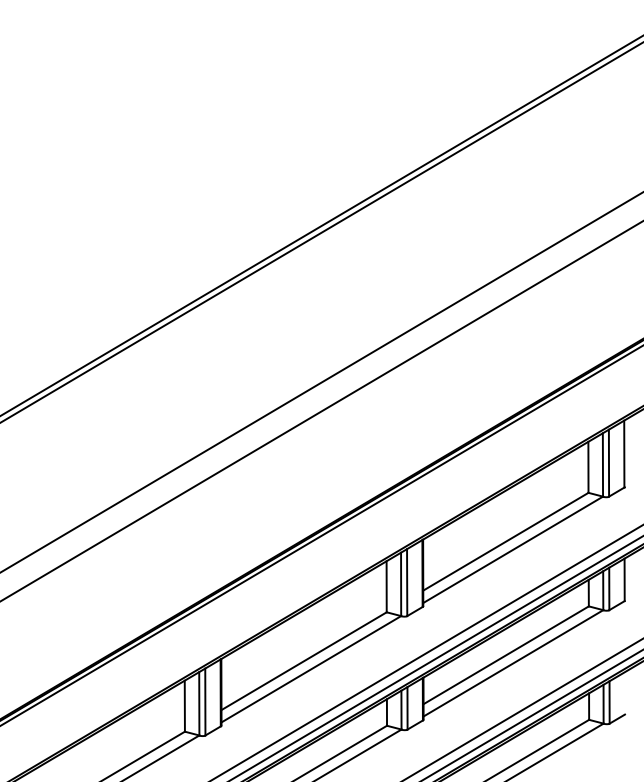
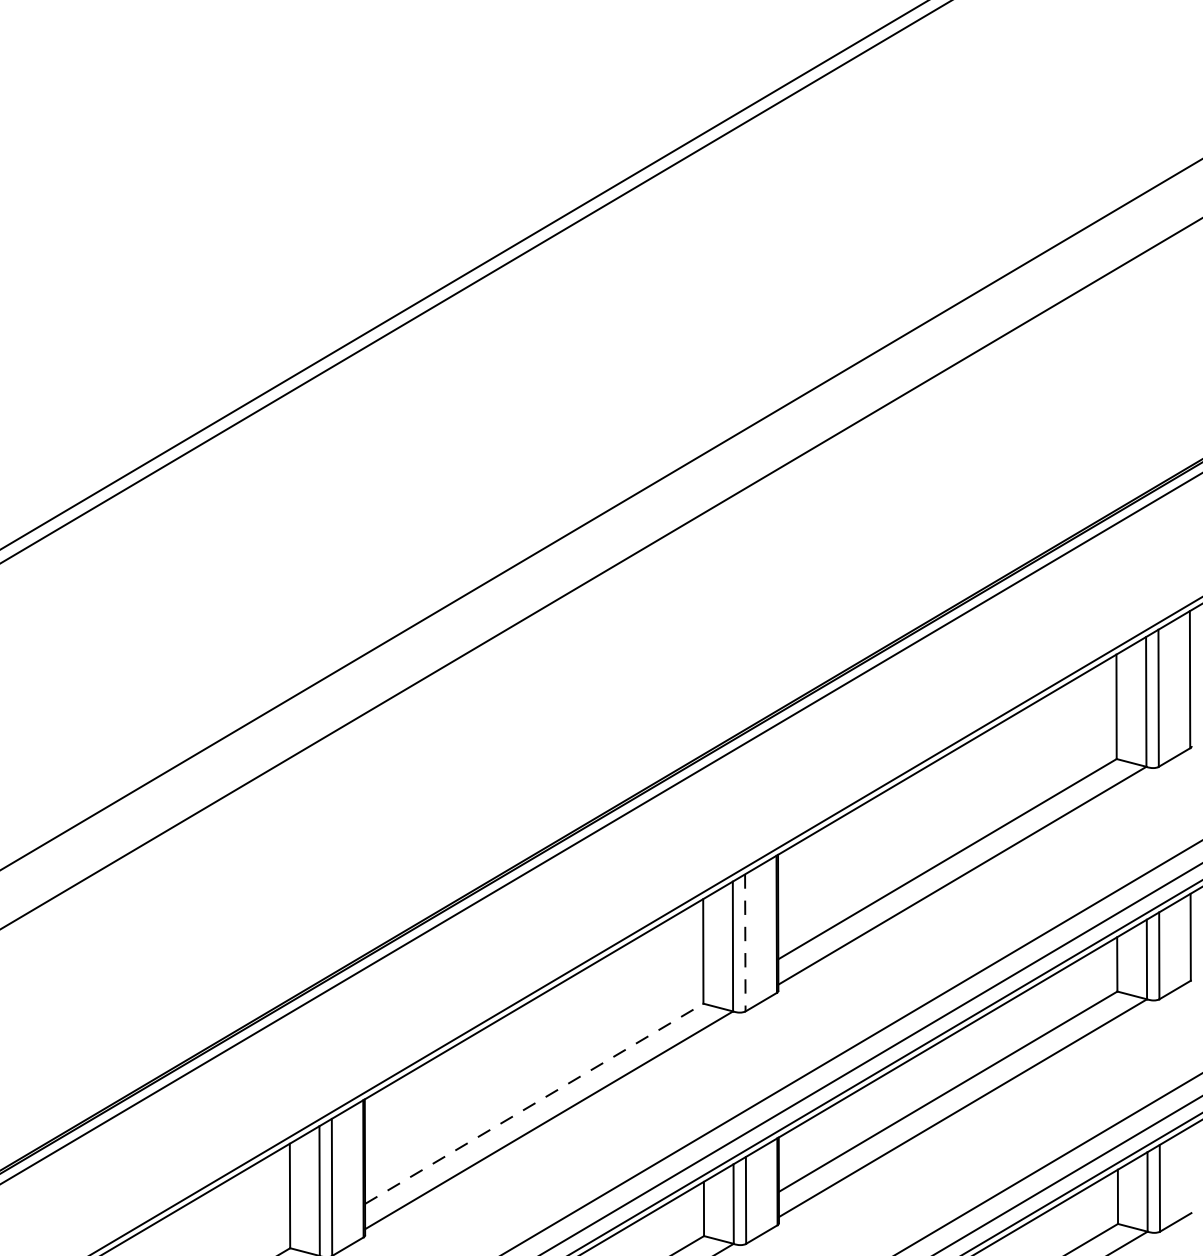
line: (407, 583) -> (746, 944), solid -> dashed
line: (304, 660) -> (535, 1102), solid -> dashed

